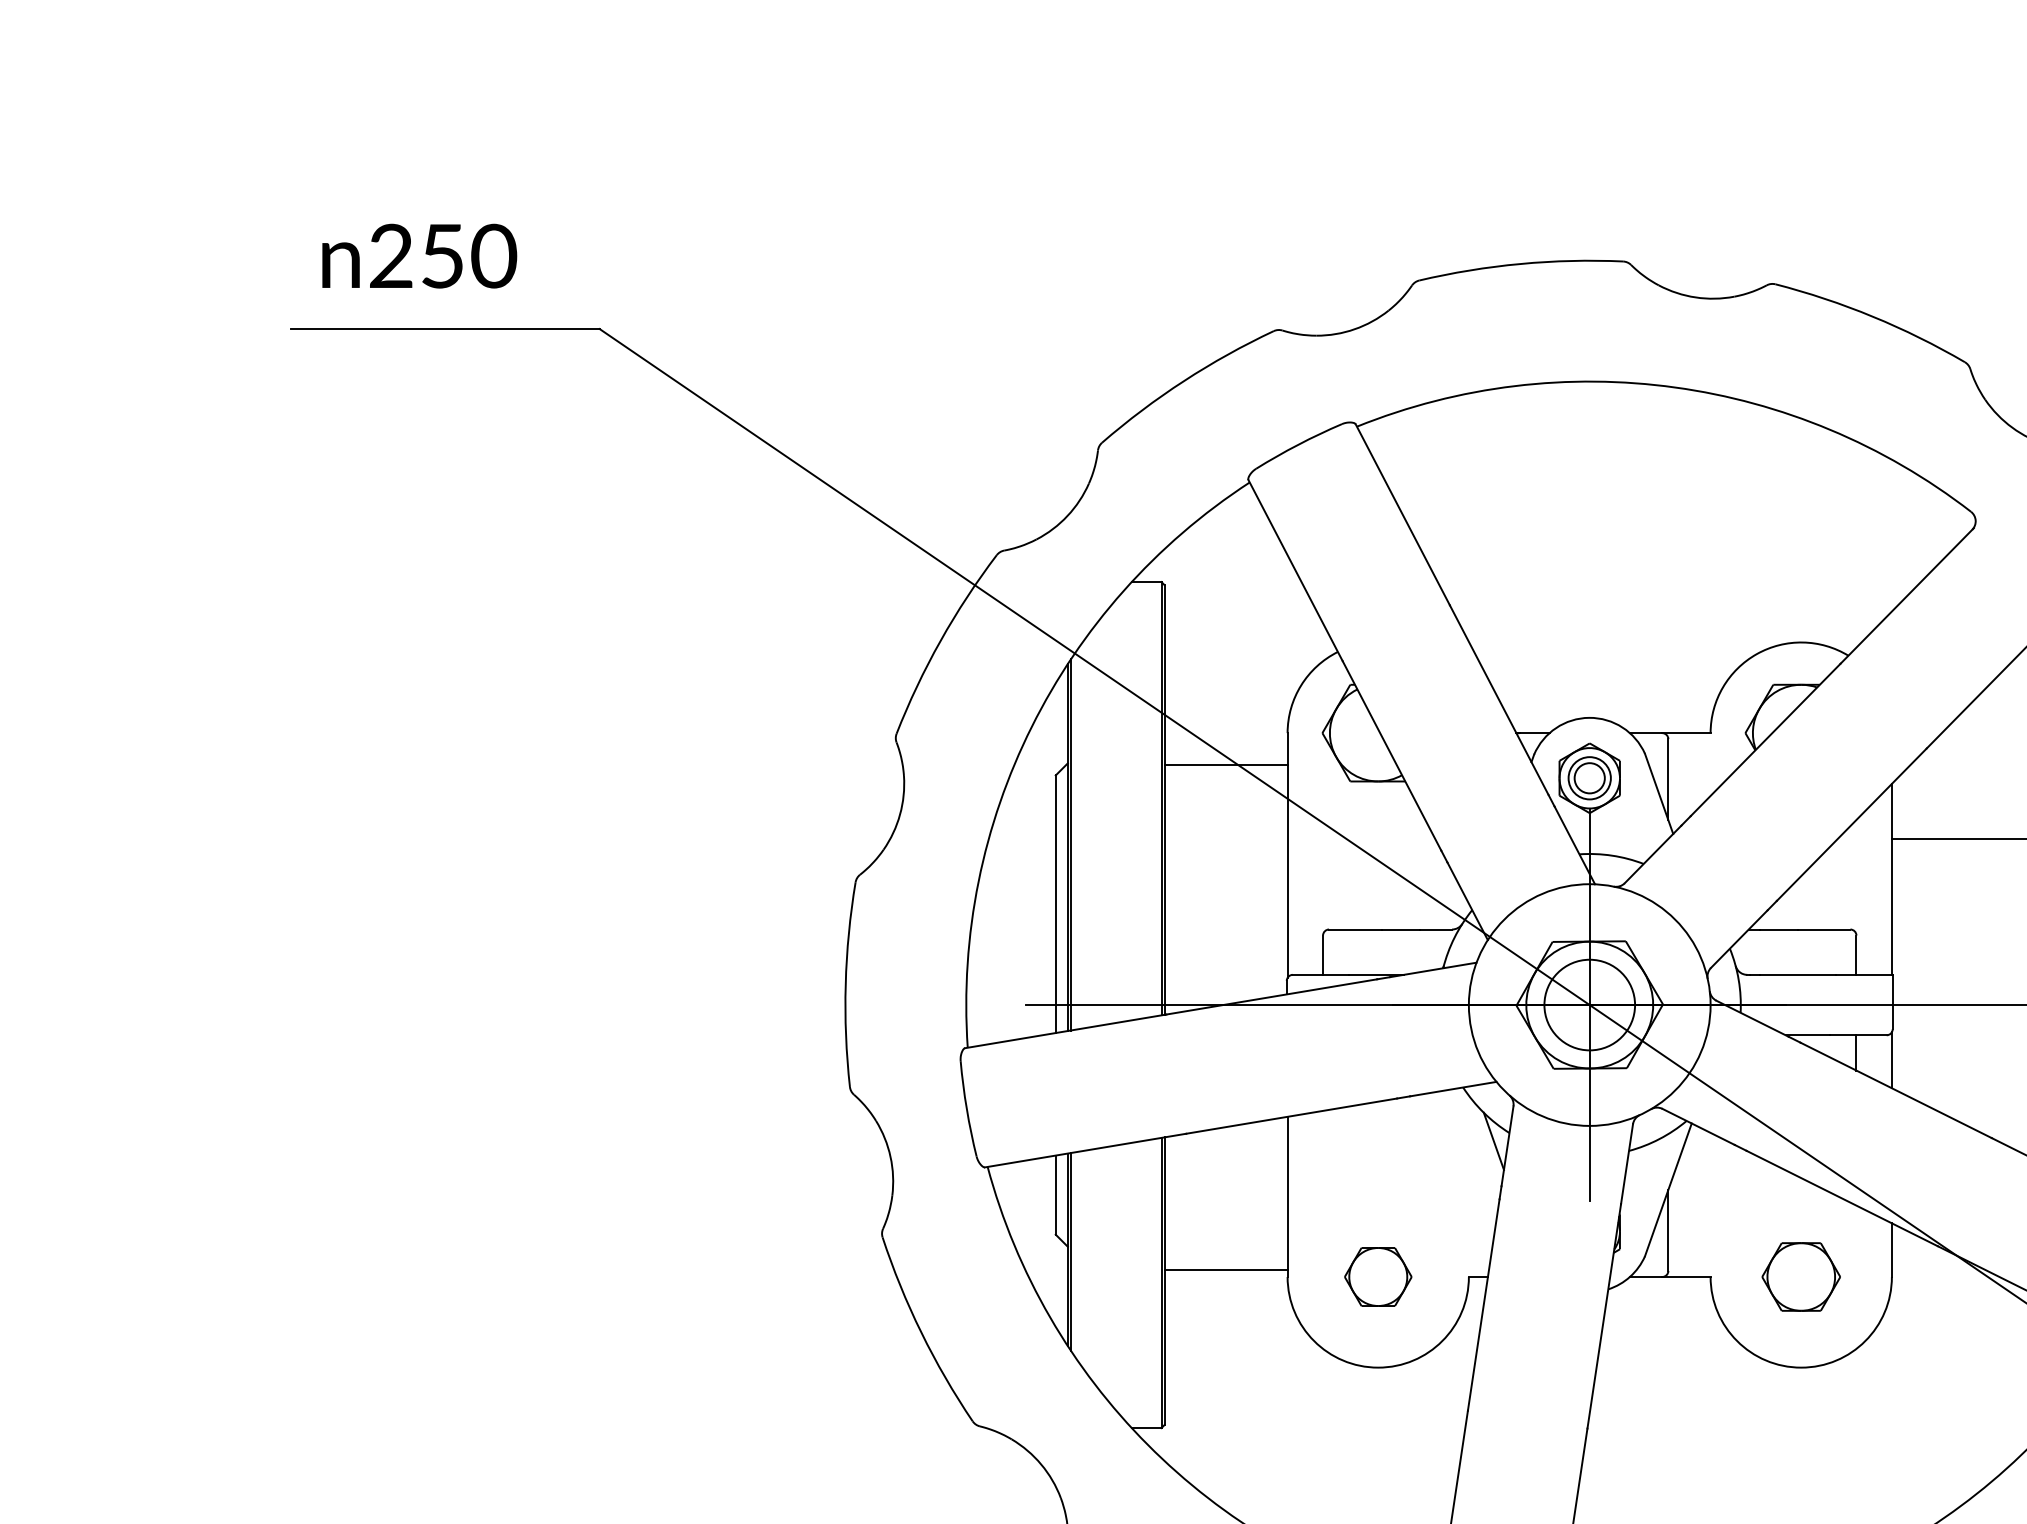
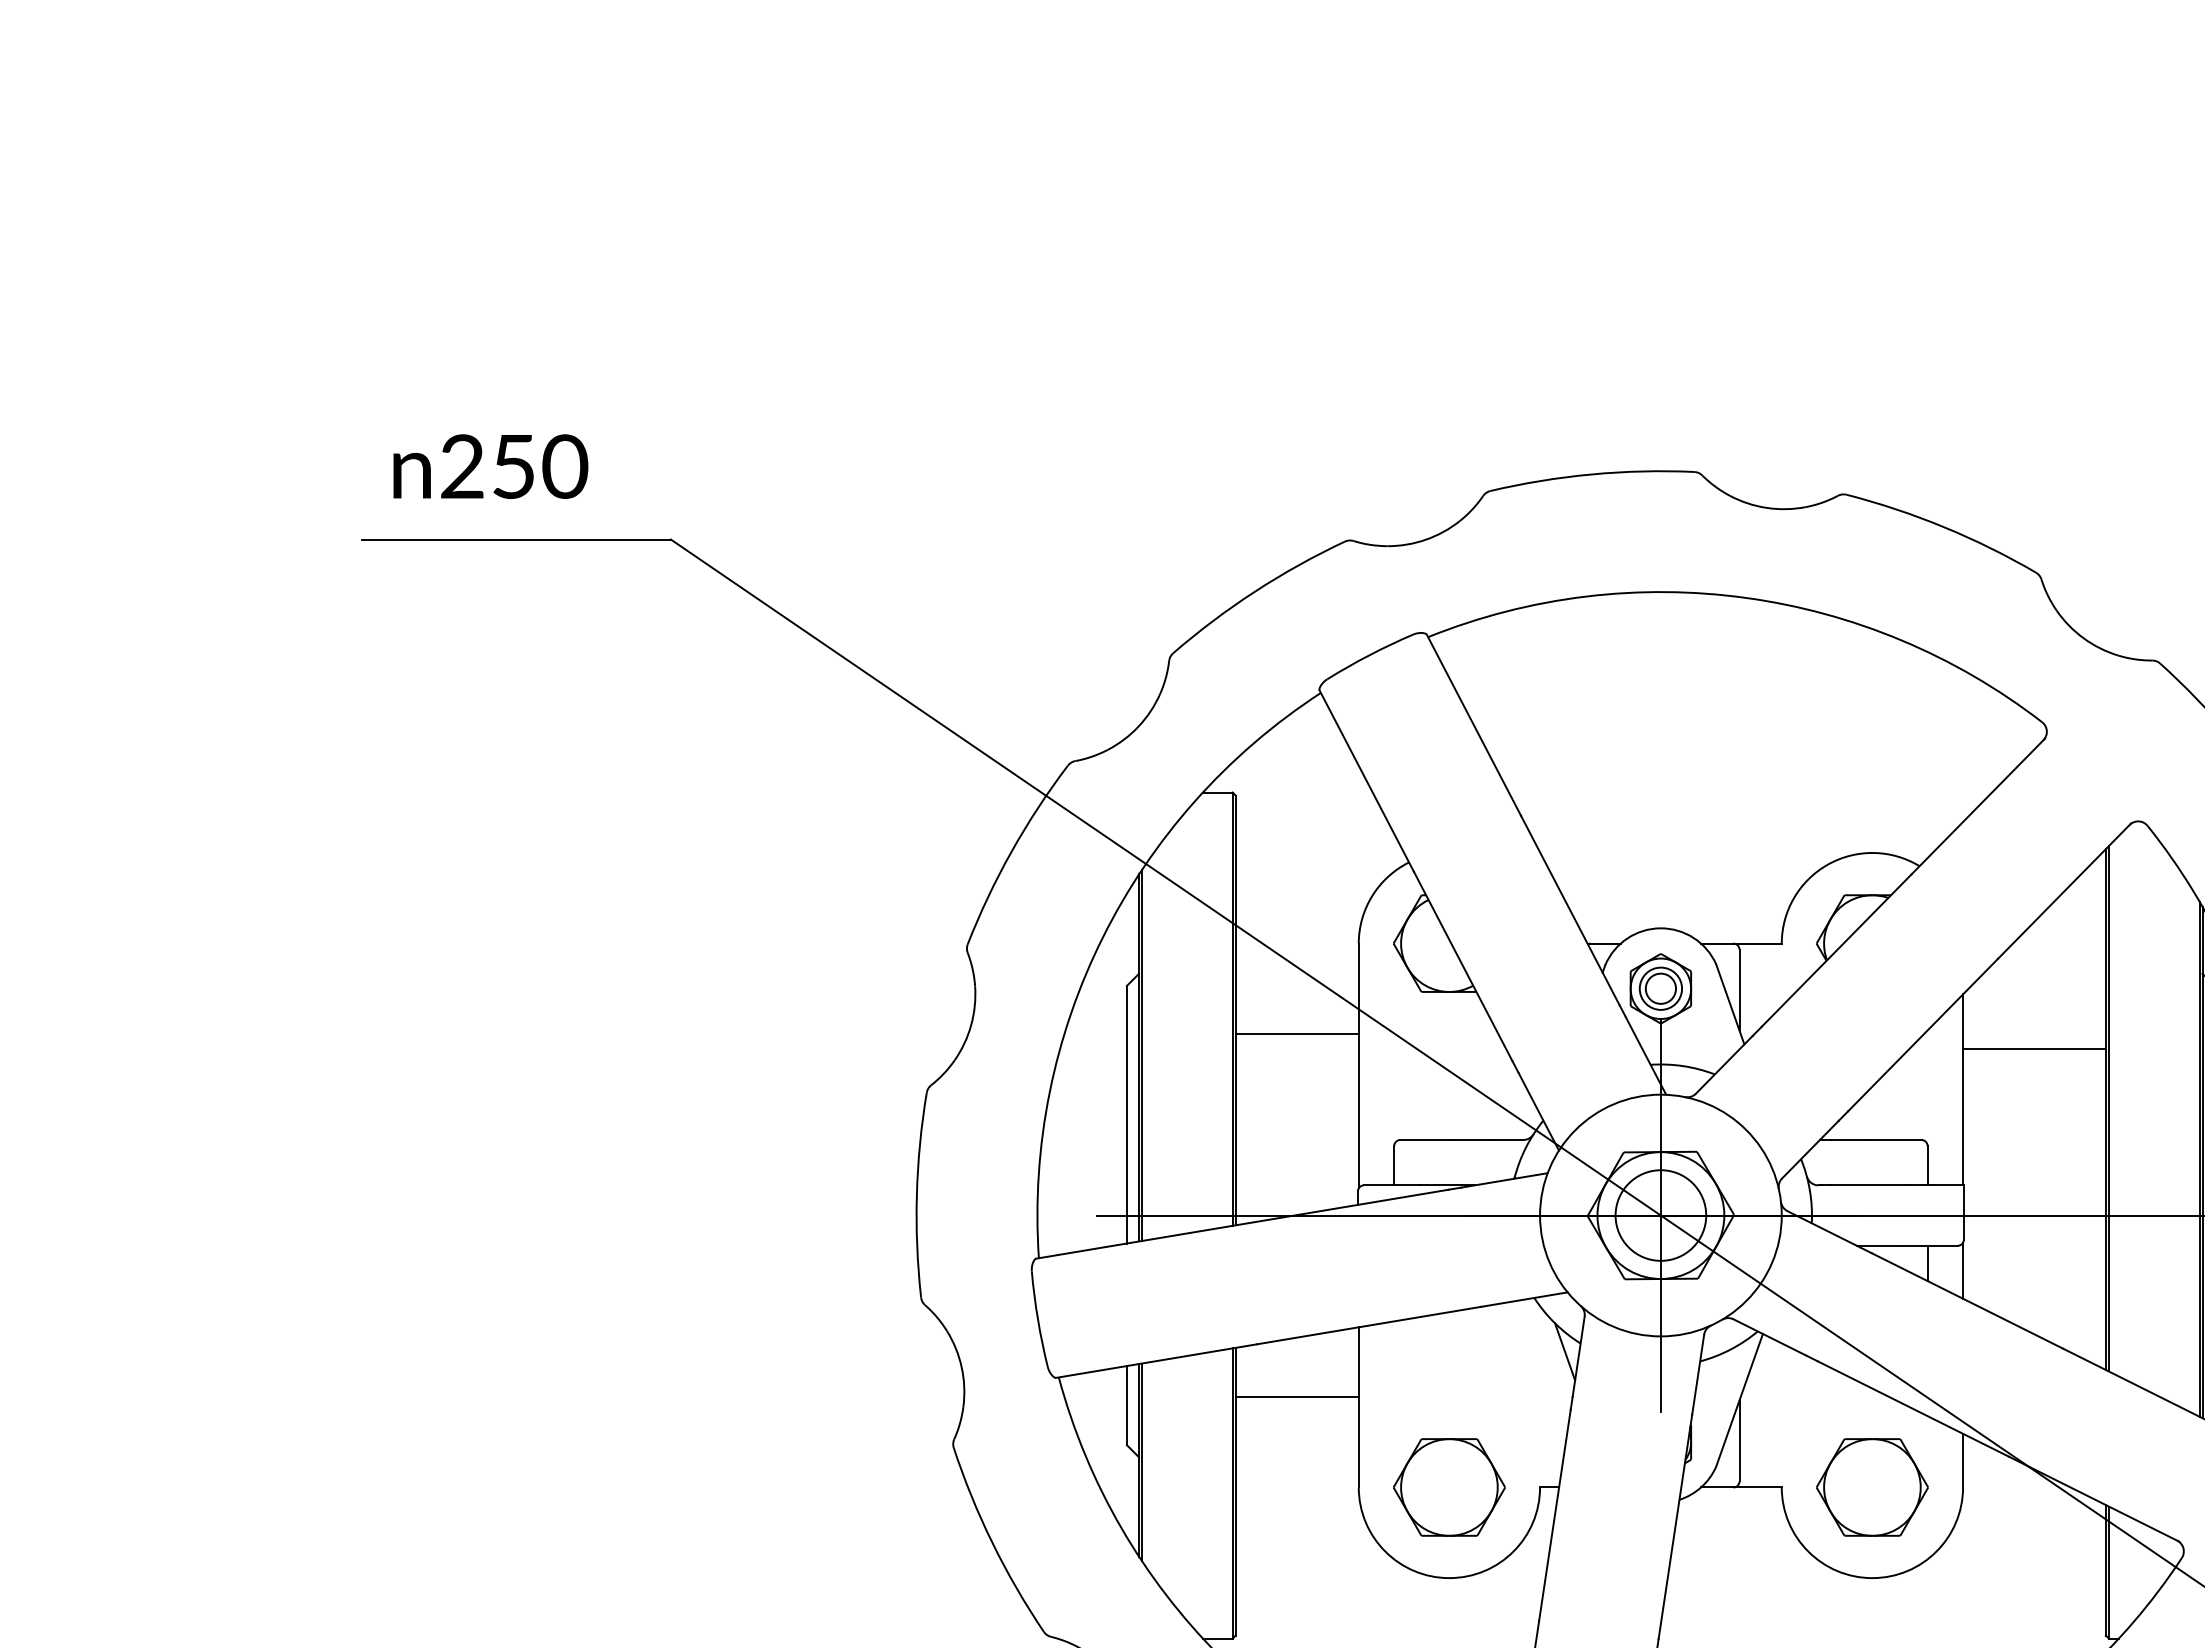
line: (1225, 765) -> (1296, 1034), moved
line: (1225, 1270) -> (1296, 1396), moved
part: (1378, 1277) -> (1449, 1487), size x1.67
part: (1801, 1277) -> (1872, 1487), size x1.43

